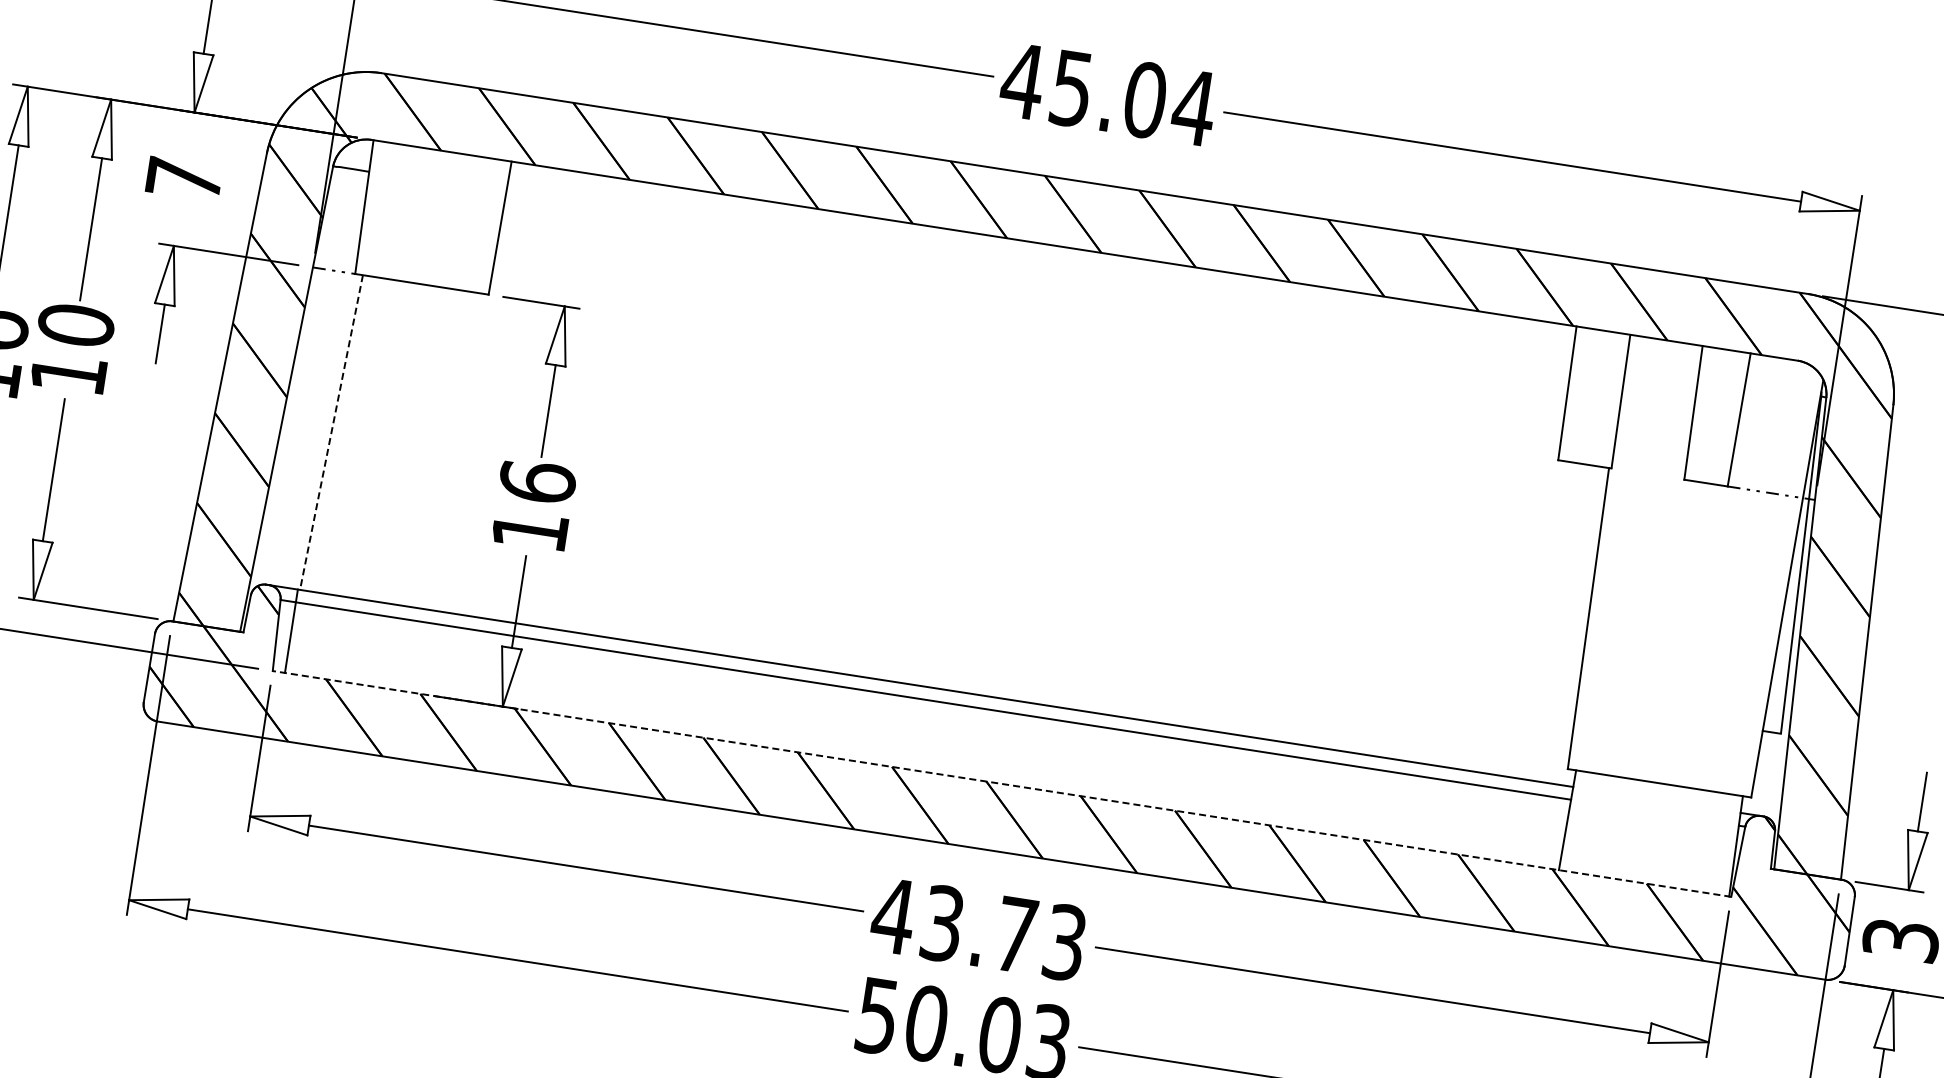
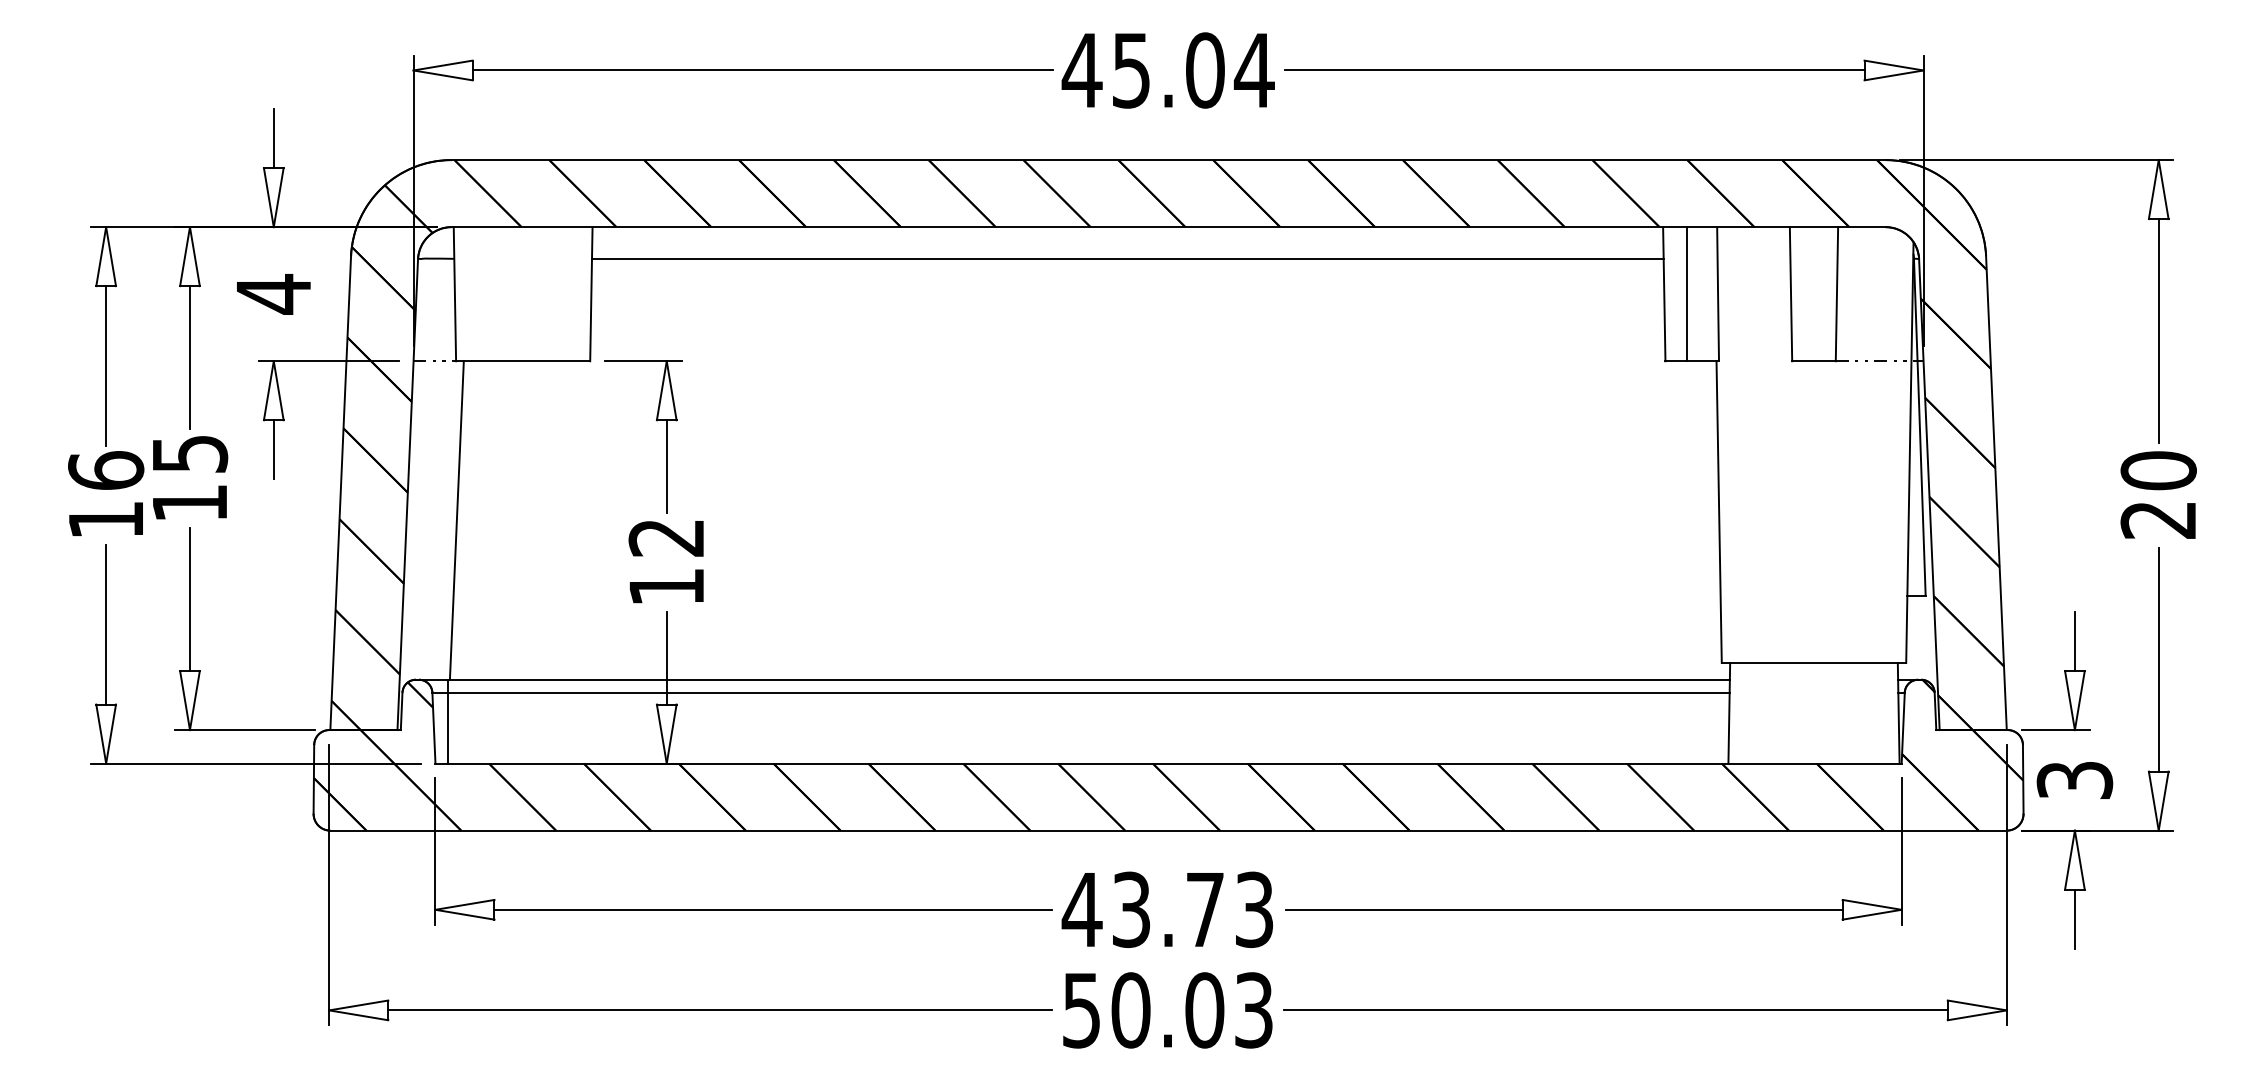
text: (183, 179) -> (273, 294), 7 -> 4
line: (1038, 276) -> (1127, 259), added
text: (75, 324) -> (189, 453), 10 -> 15
line: (1590, 397) -> (1687, 294), added
line: (330, 433) -> (456, 521), dashed -> solid
text: (537, 481) -> (666, 537), 16 -> 12
line: (1001, 783) -> (1168, 763), dashed -> solid

